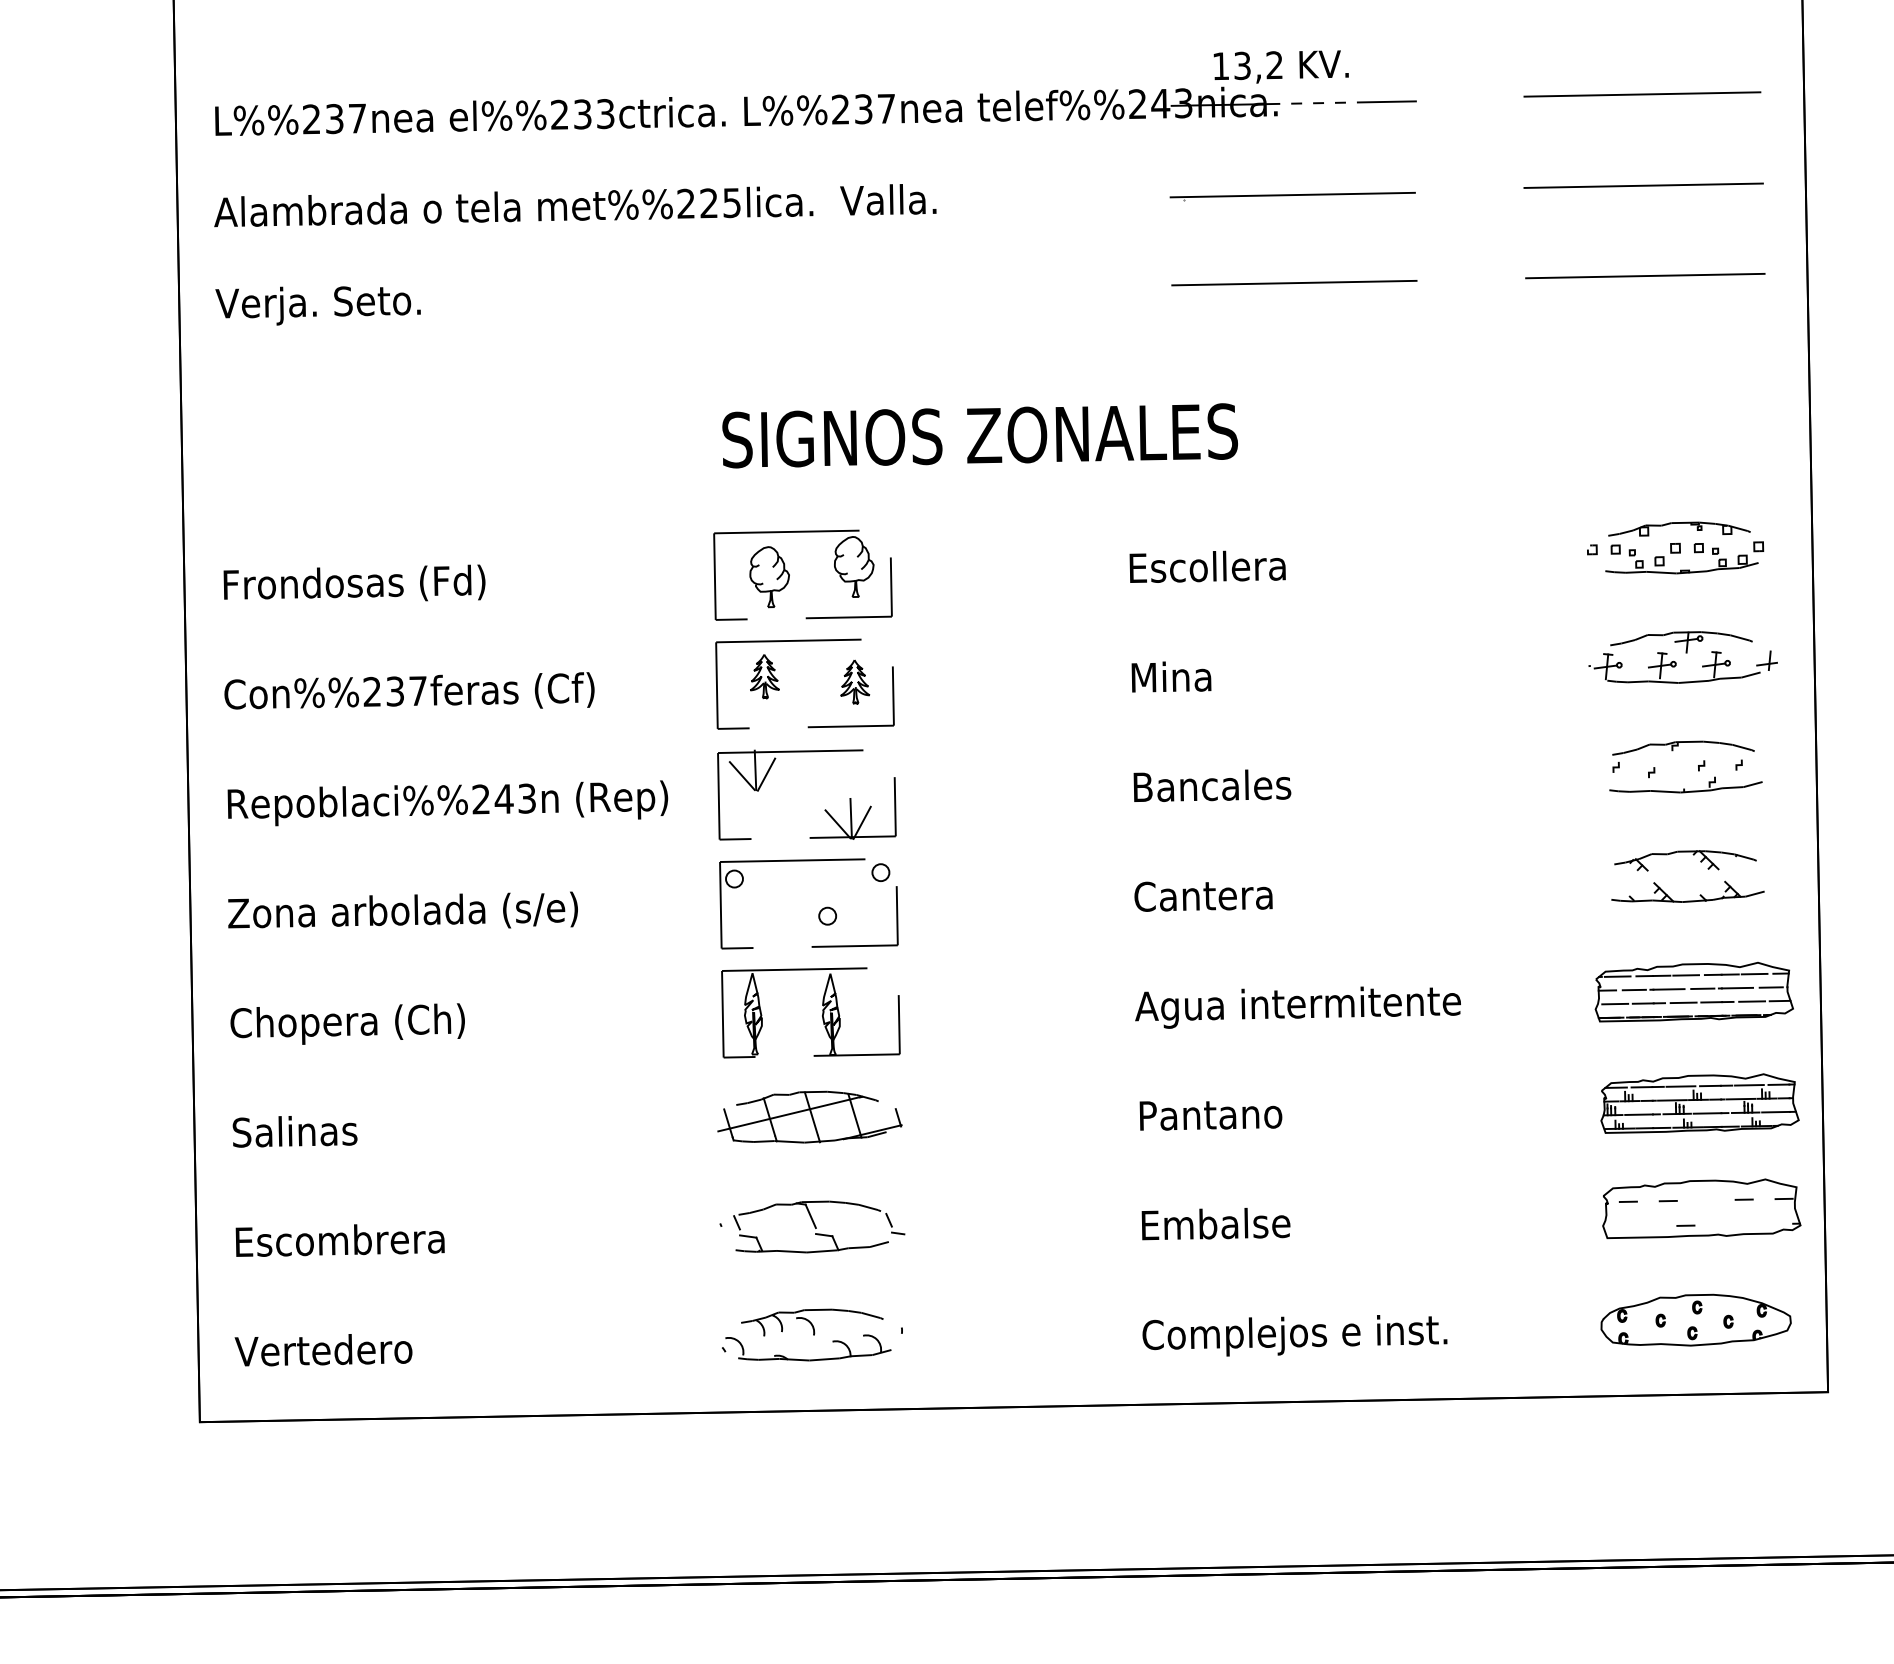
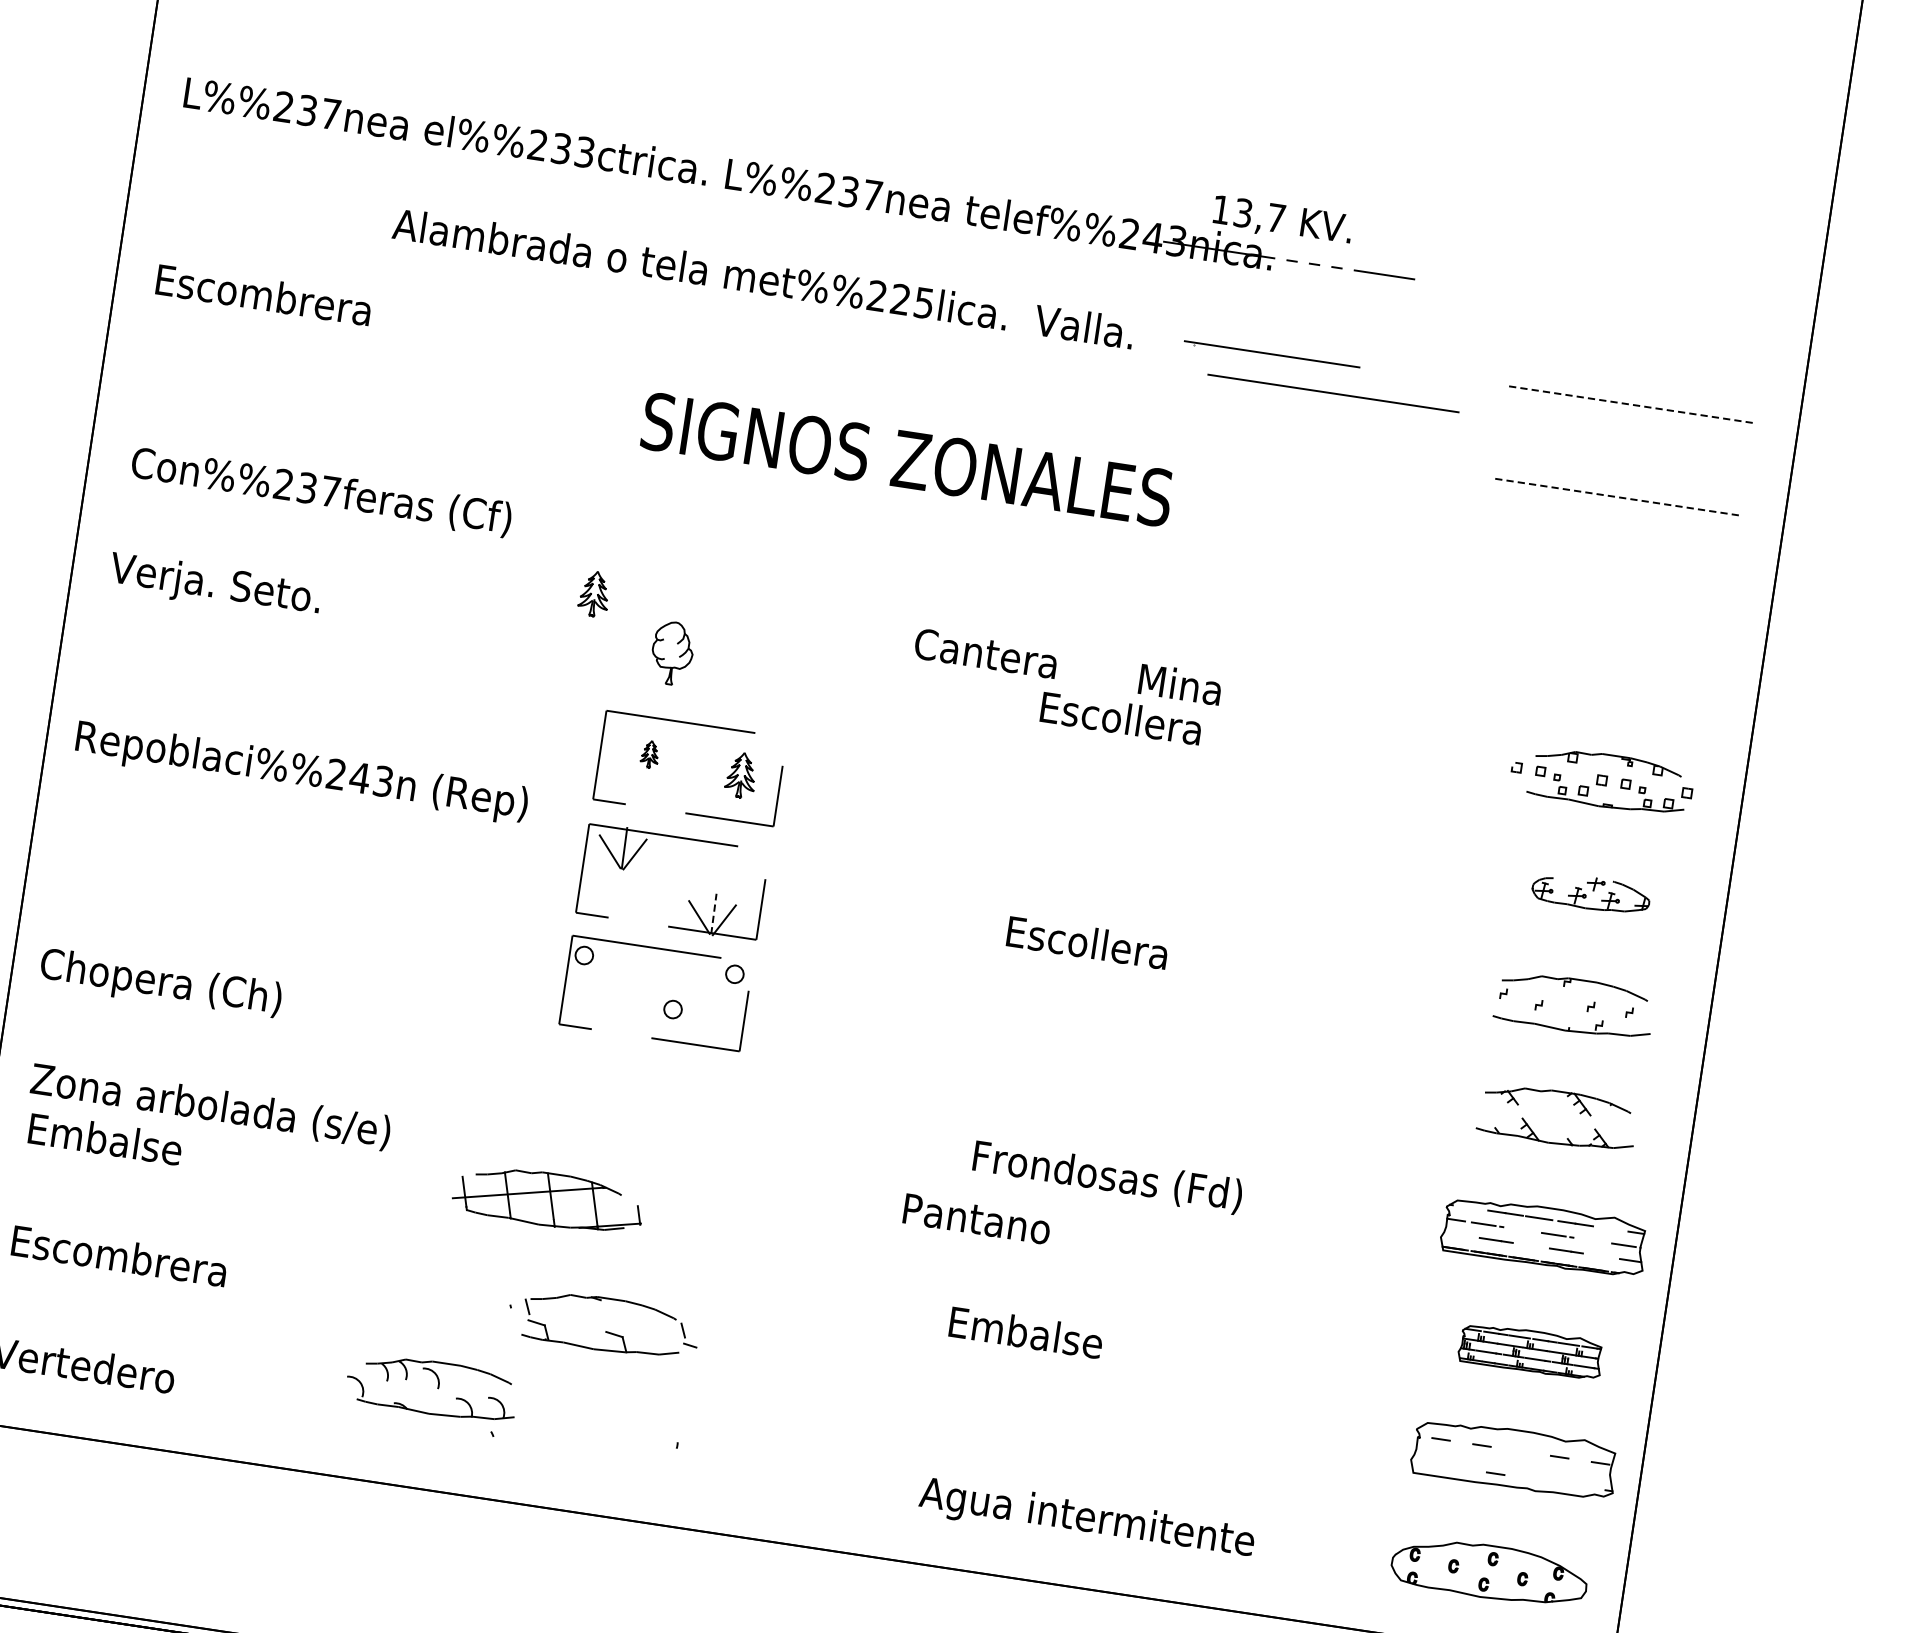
text: (1274, 65) -> (1276, 218), 13,2 -> 13,7
line: (1642, 94) -> (1646, 311), removed
line: (1644, 185) -> (1633, 404), solid -> dashed
part: (1292, 196) -> (1271, 355), size x0.7
text: (575, 205) -> (763, 278), moved
line: (1645, 276) -> (1618, 497), solid -> dashed
line: (1294, 283) -> (1333, 393), moved
text: (321, 305) -> (261, 298), Verja. Seto. -> Escombrera
text: (979, 435) -> (906, 459), moved
part: (686, 532) -> (595, 593), added
part: (834, 568) -> (740, 655), removed
text: (352, 585) -> (245, 589), Frondosas (Fd) -> Verja. Seto.
part: (1682, 657) -> (1590, 893), size x0.6
part: (764, 676) -> (649, 753), size x0.6
text: (1171, 676) -> (1180, 684), moved
text: (409, 690) -> (321, 489), moved
text: (1217, 785) -> (1093, 943), Bancales -> Escollera
text: (447, 803) -> (301, 772), moved
line: (851, 818) -> (714, 913), solid -> dashed
text: (1203, 896) -> (985, 654), moved
text: (402, 909) -> (210, 1103), moved
line: (1754, 973) -> (1609, 1228), removed
line: (1617, 976) -> (1468, 1207), removed
line: (1737, 987) -> (1589, 1239), removed
line: (1668, 989) -> (1518, 1229), removed
line: (1752, 1001) -> (1602, 1256), removed
line: (1683, 1002) -> (1531, 1245), removed
line: (1615, 1003) -> (1462, 1234), removed
text: (1297, 1007) -> (1136, 1183), Agua intermitente -> Frondosas (Fd)
part: (822, 1012) -> (651, 1106), removed
text: (347, 1023) -> (160, 983), moved
part: (1699, 1103) -> (1530, 1351), size x0.7
text: (1210, 1115) -> (976, 1219), moved
part: (809, 1116) -> (548, 1198), moved
text: (307, 1131) -> (104, 1139), Salinas -> Embalse
line: (810, 1216) -> (603, 1313), removed
text: (1215, 1224) -> (1025, 1333), moved
part: (808, 1334) -> (432, 1387), moved
text: (1304, 1336) -> (1087, 1520), Complejos e inst. -> Agua intermitente

